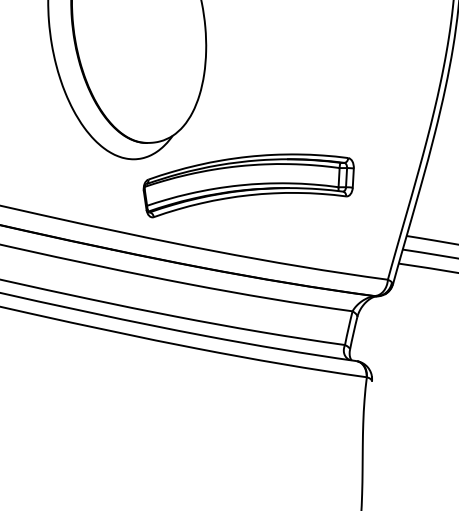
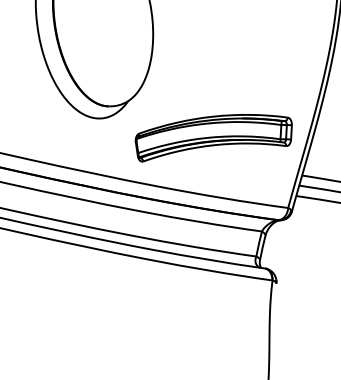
part: (248, 186) -> (213, 138), moved

